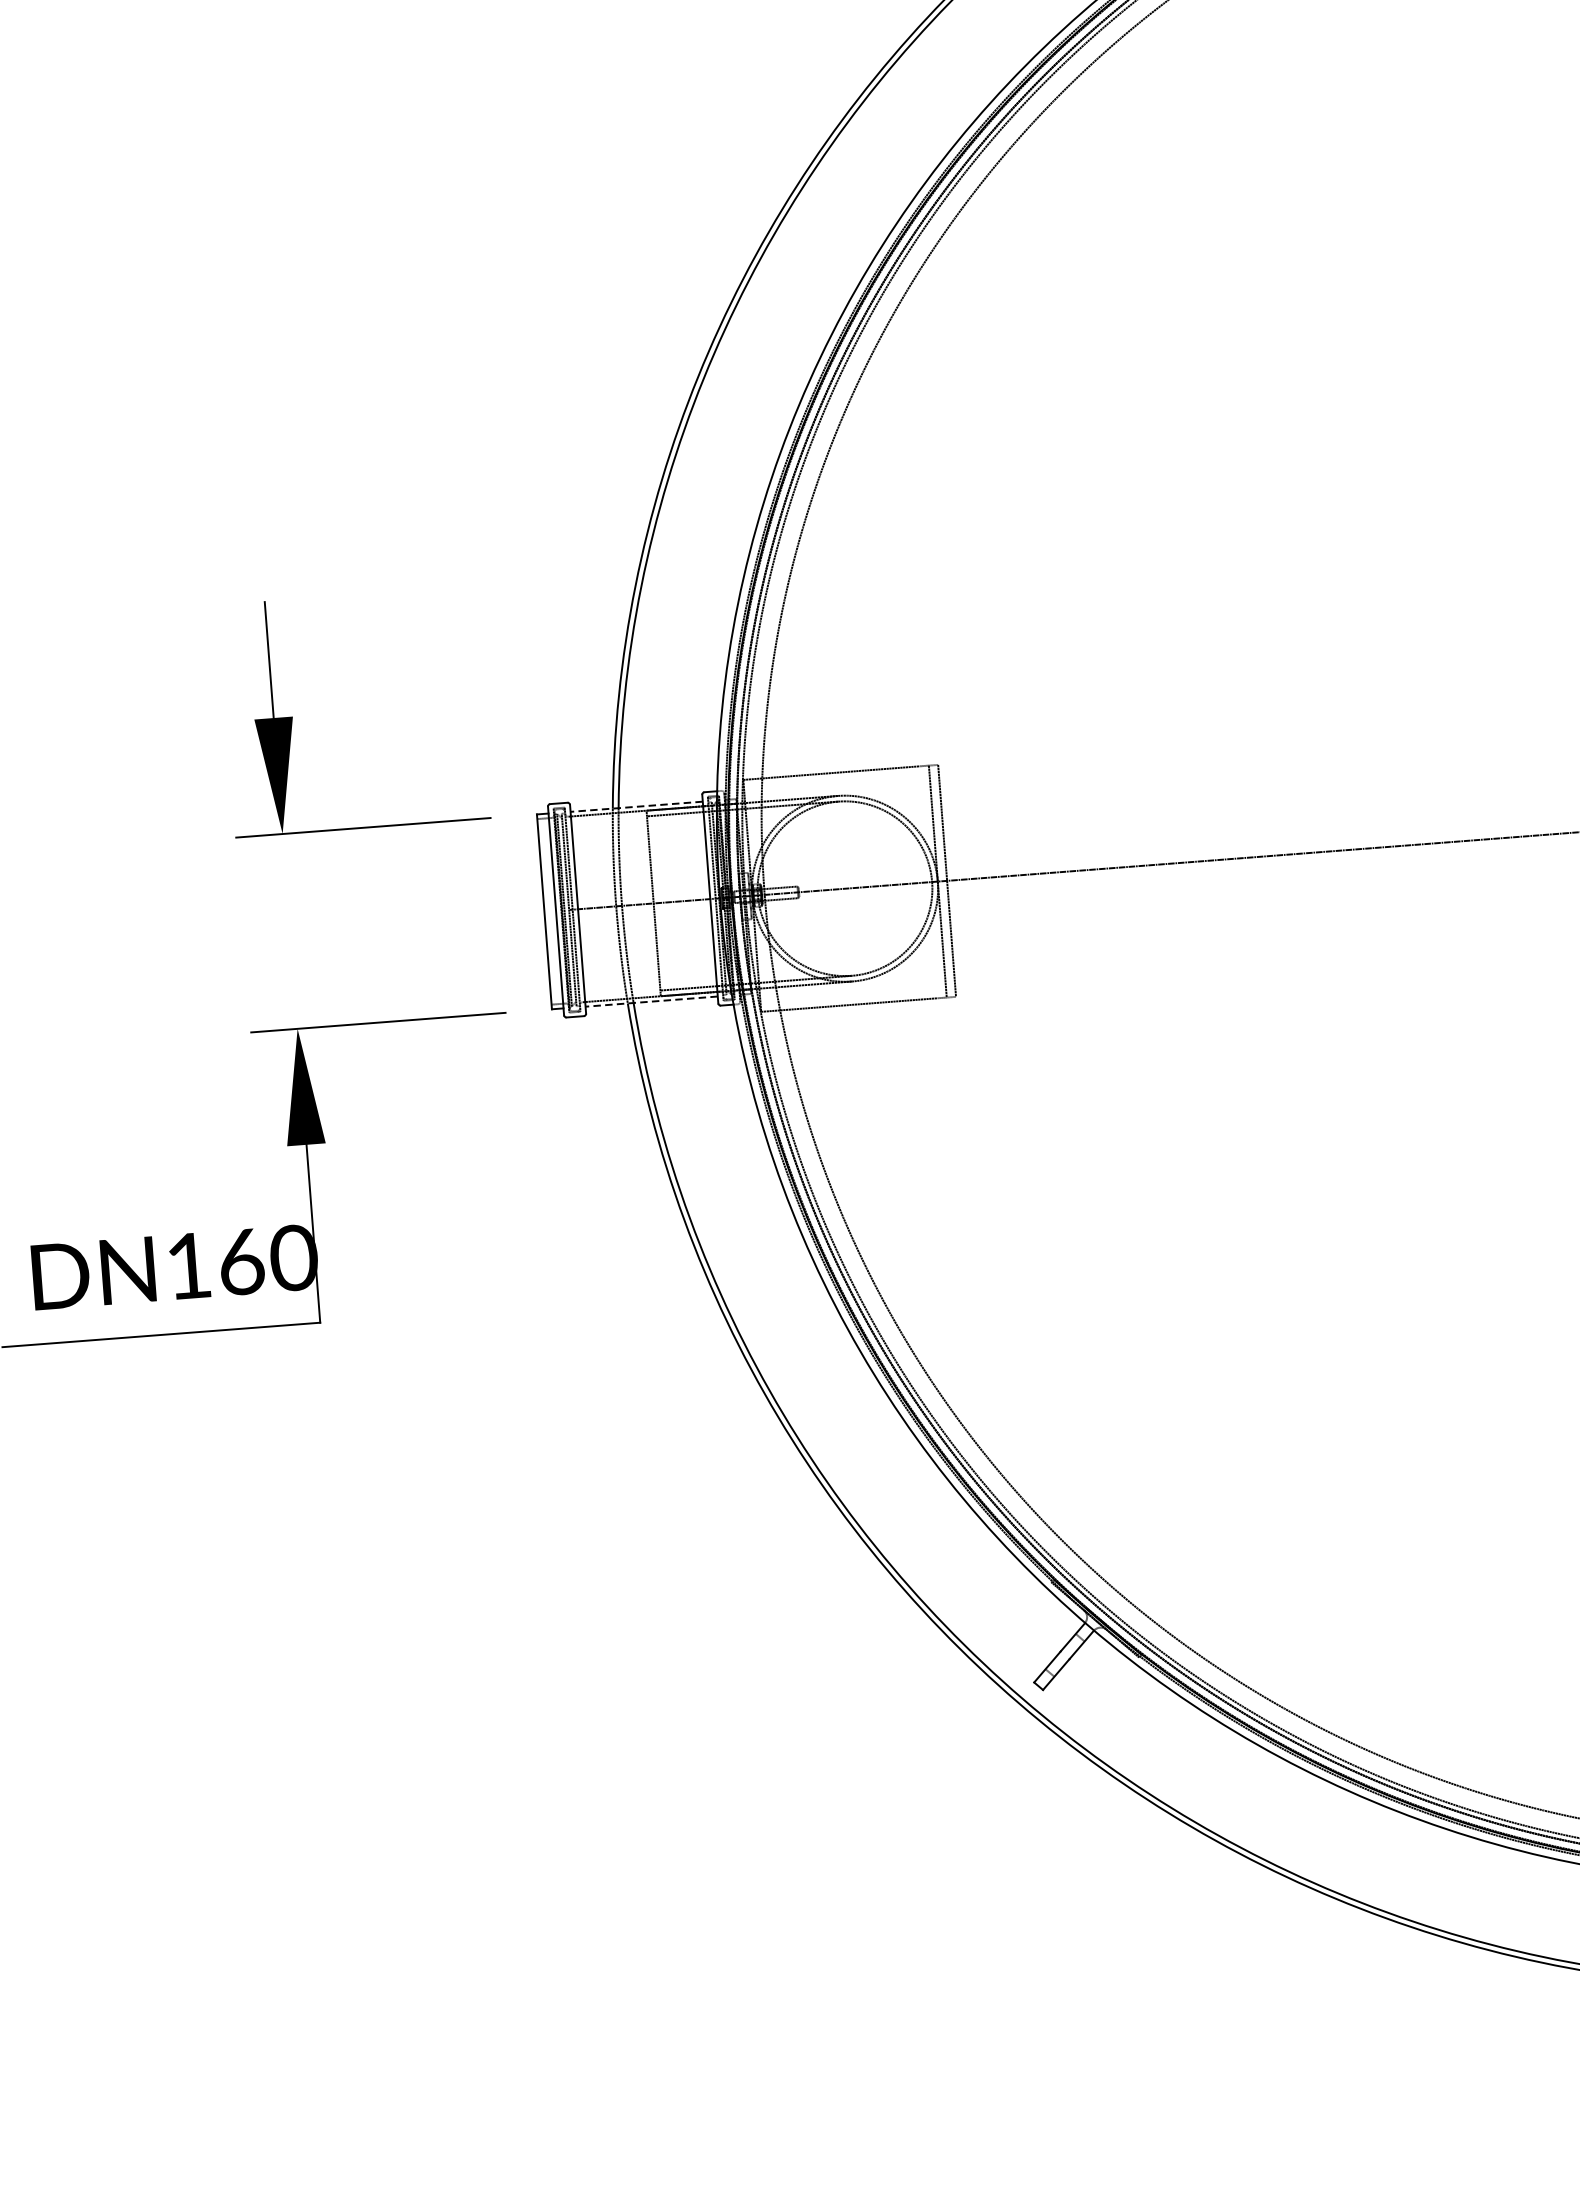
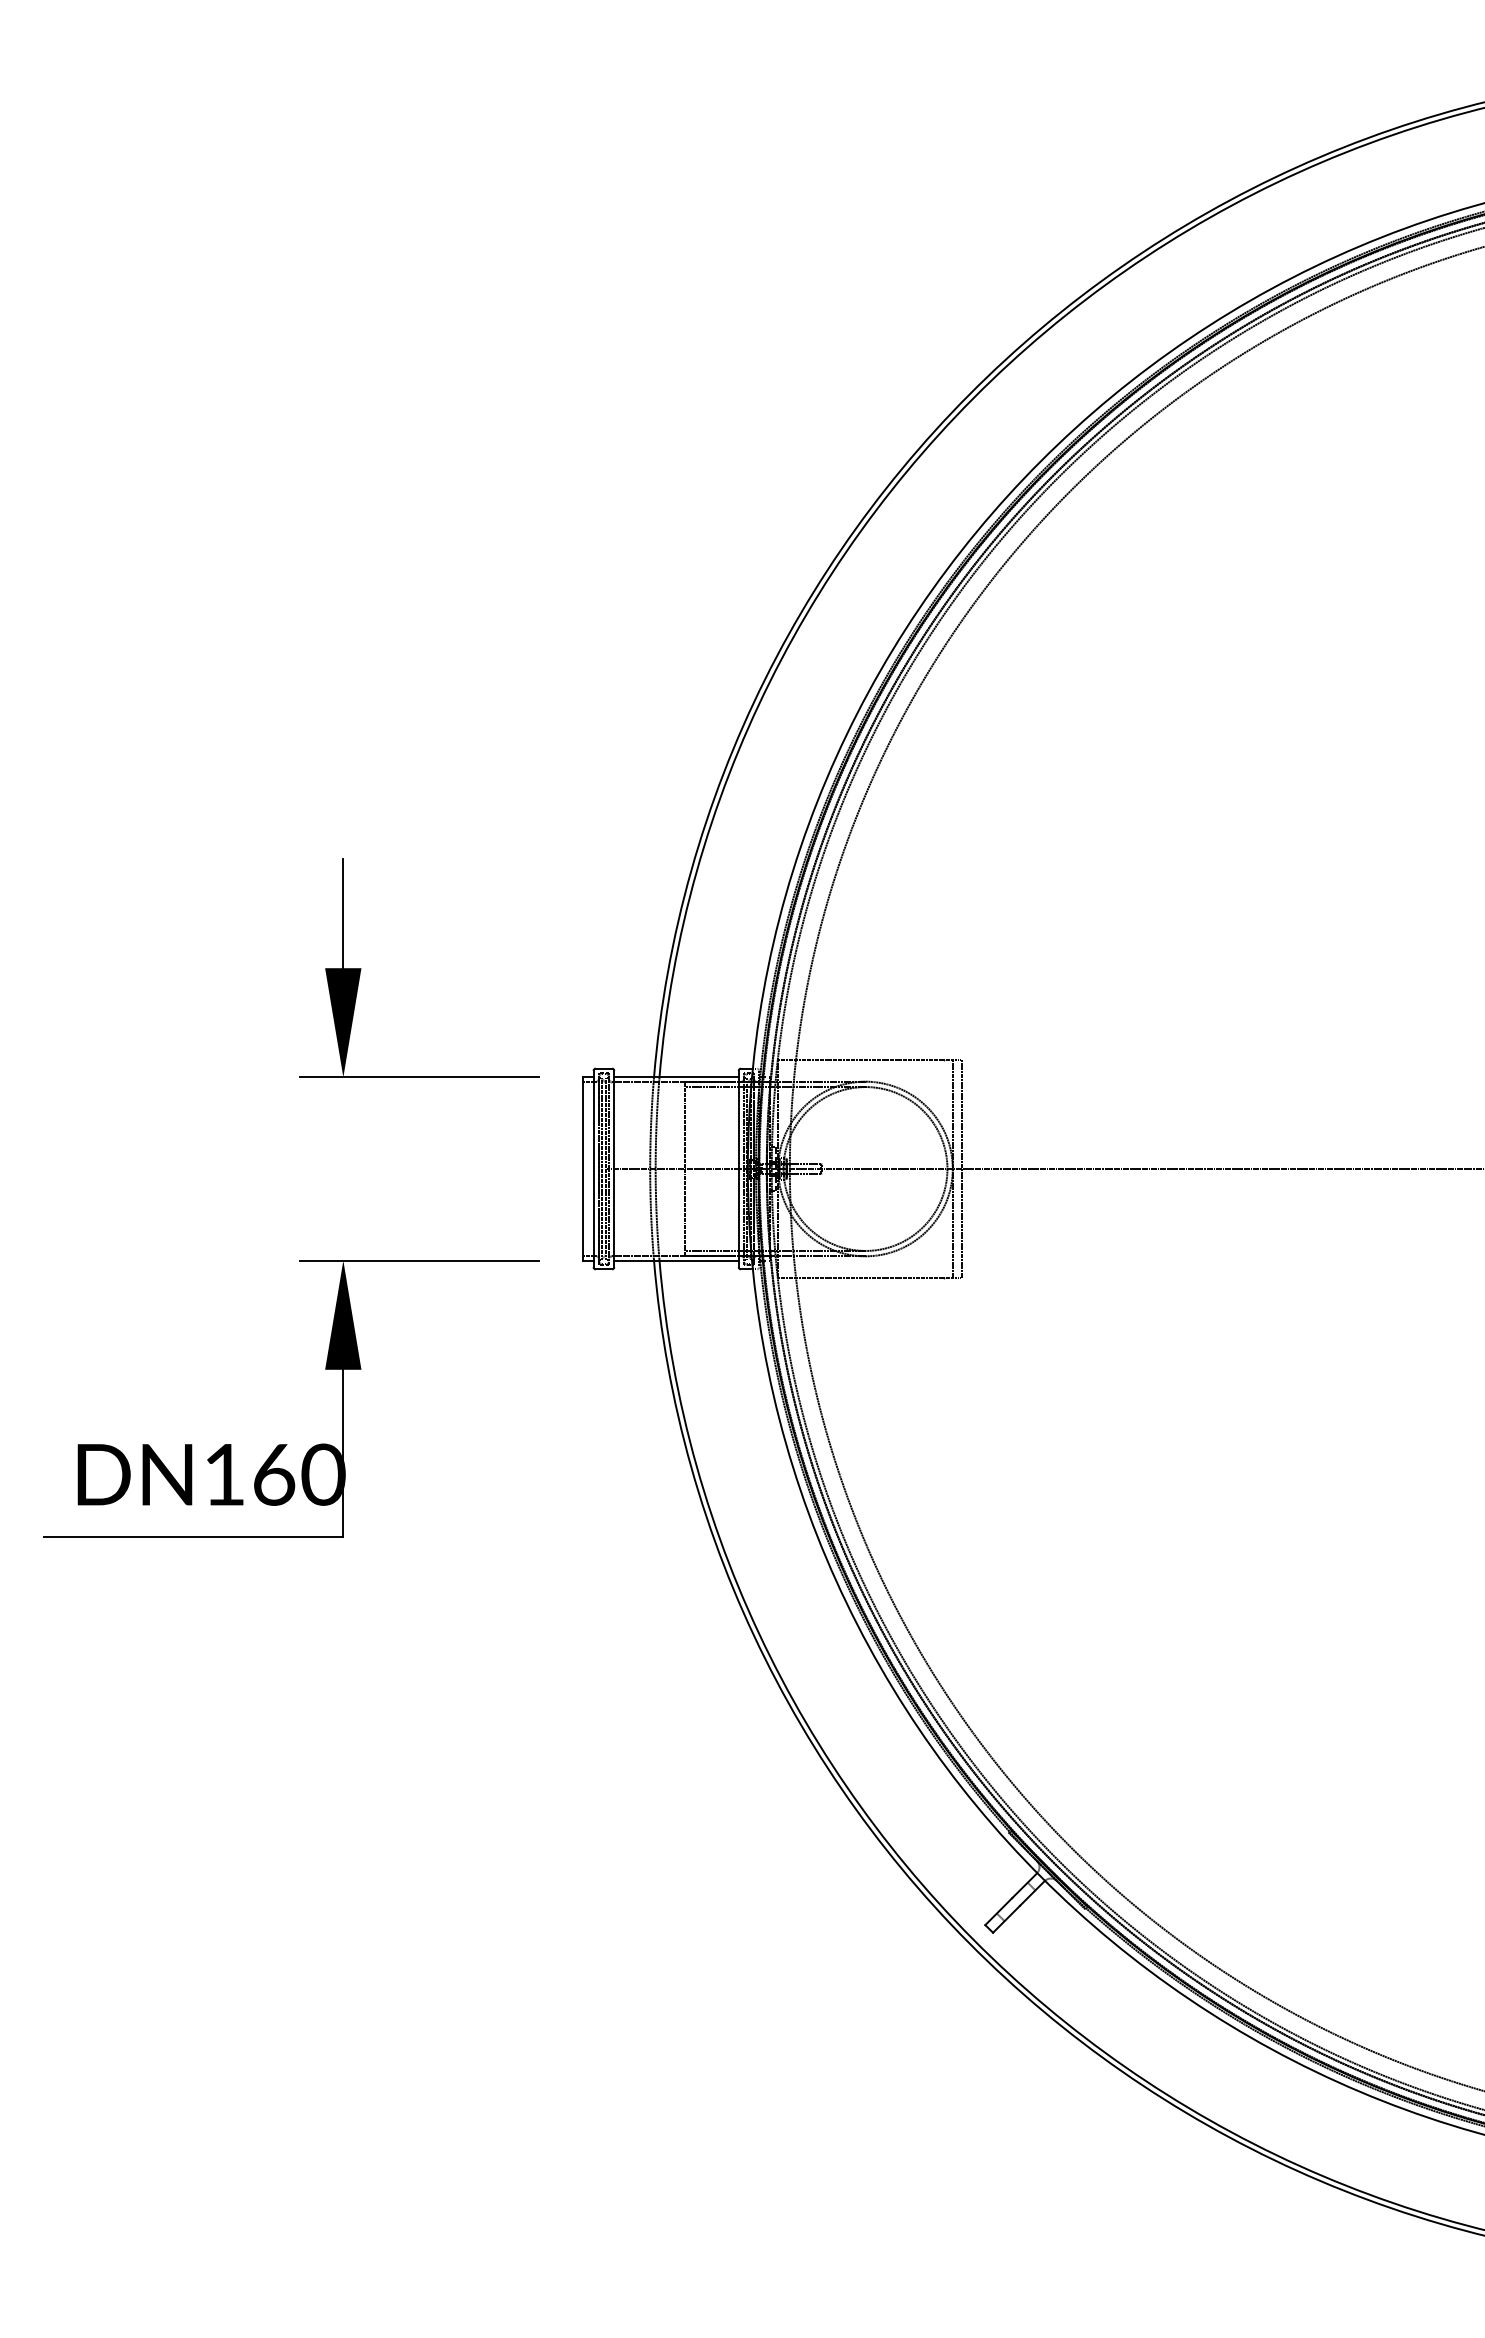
line: (636, 806) -> (676, 1077), dashed -> solid
line: (651, 1001) -> (676, 1260), dashed -> solid

